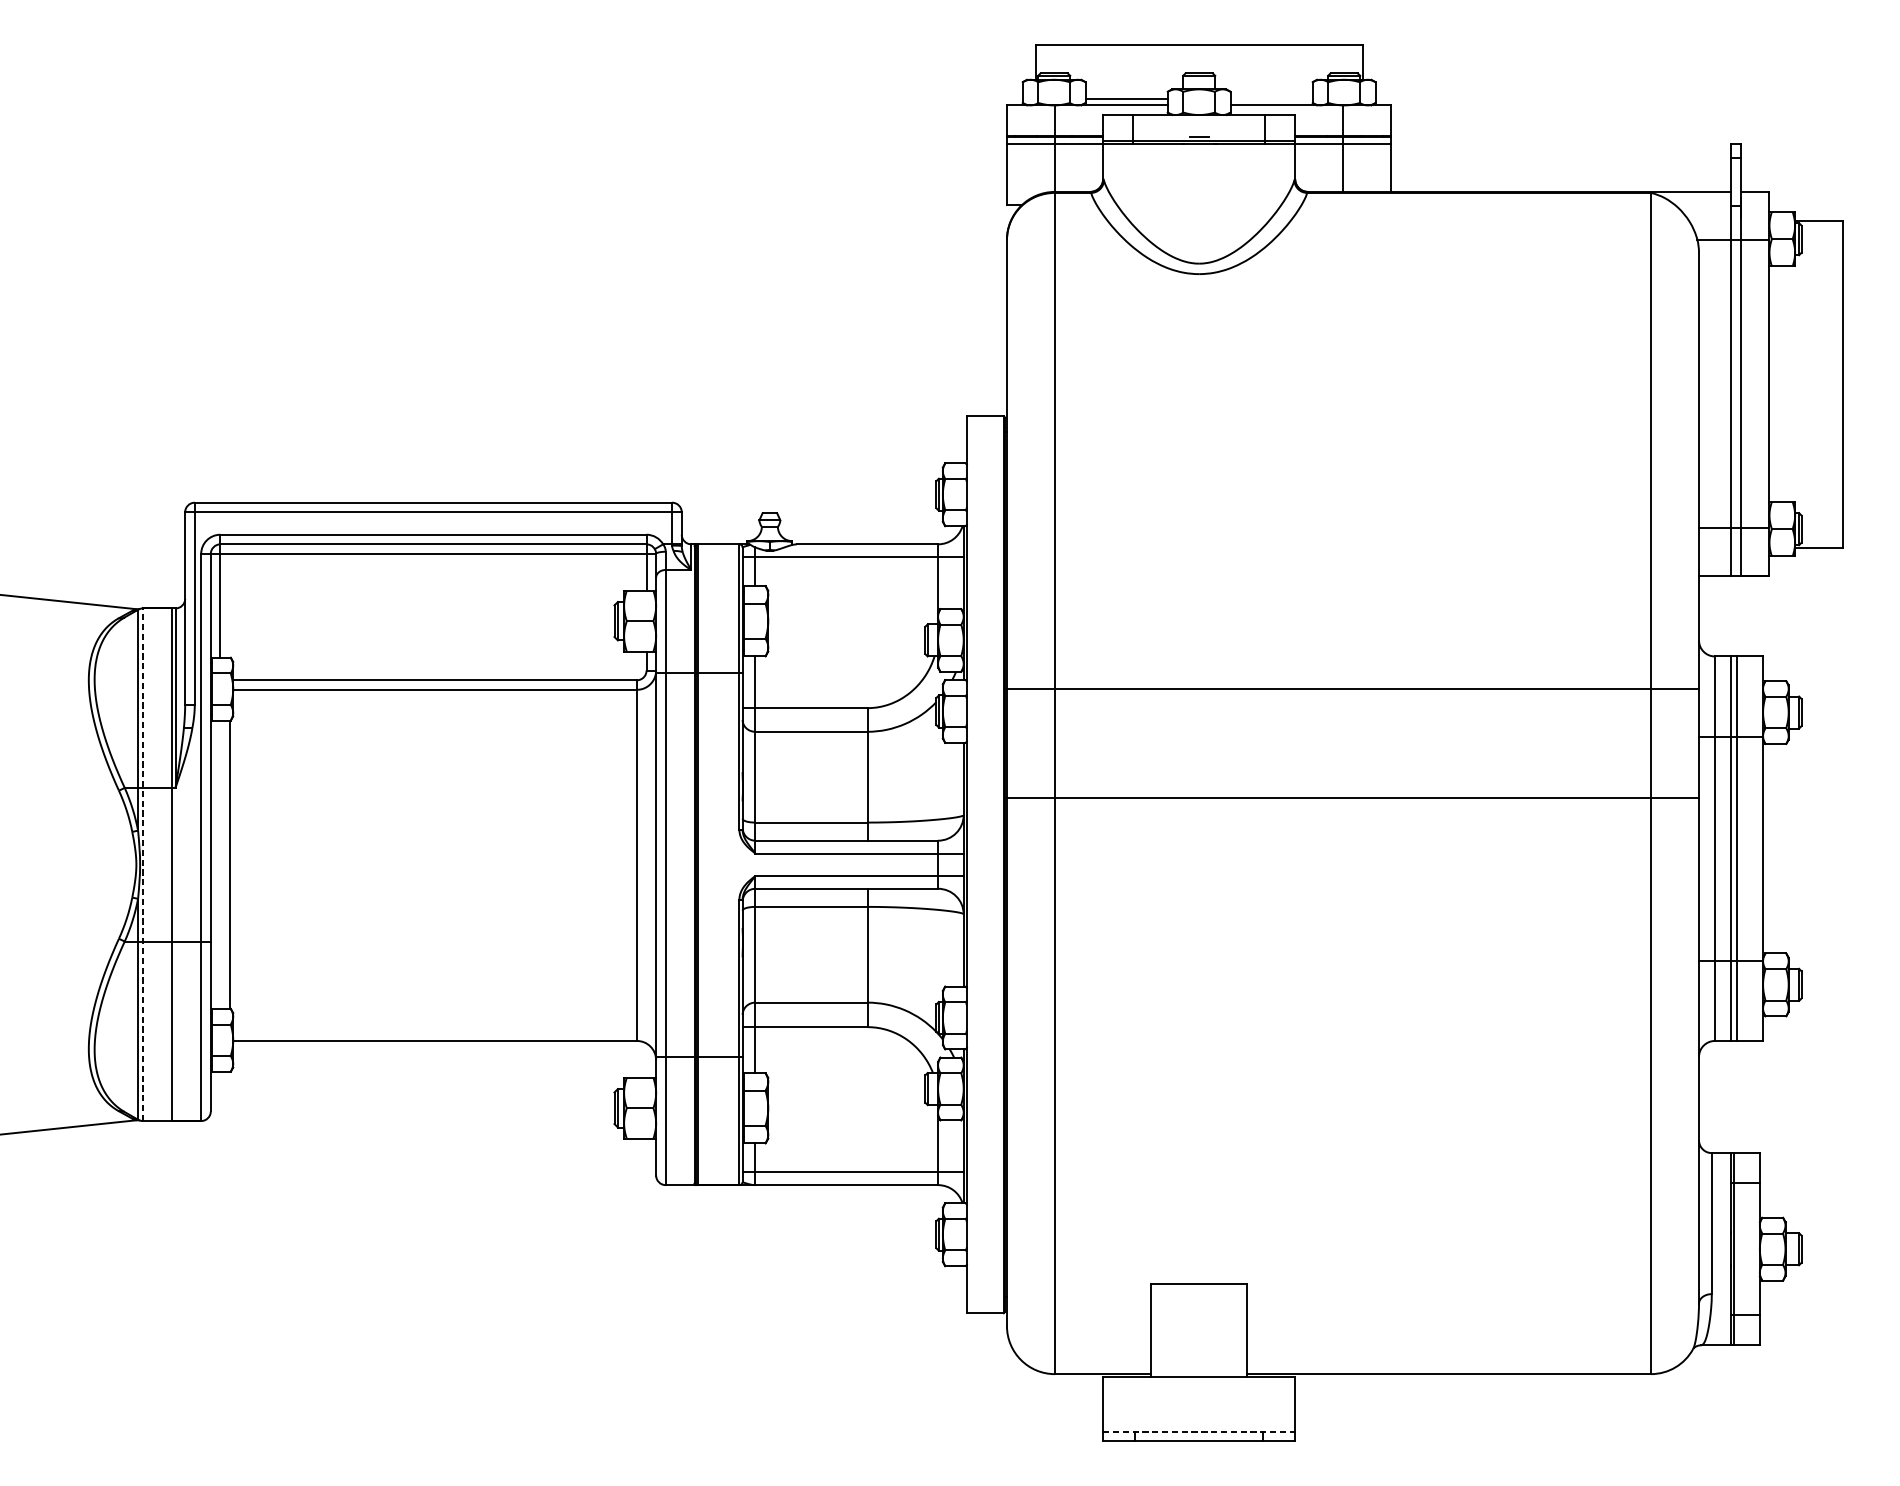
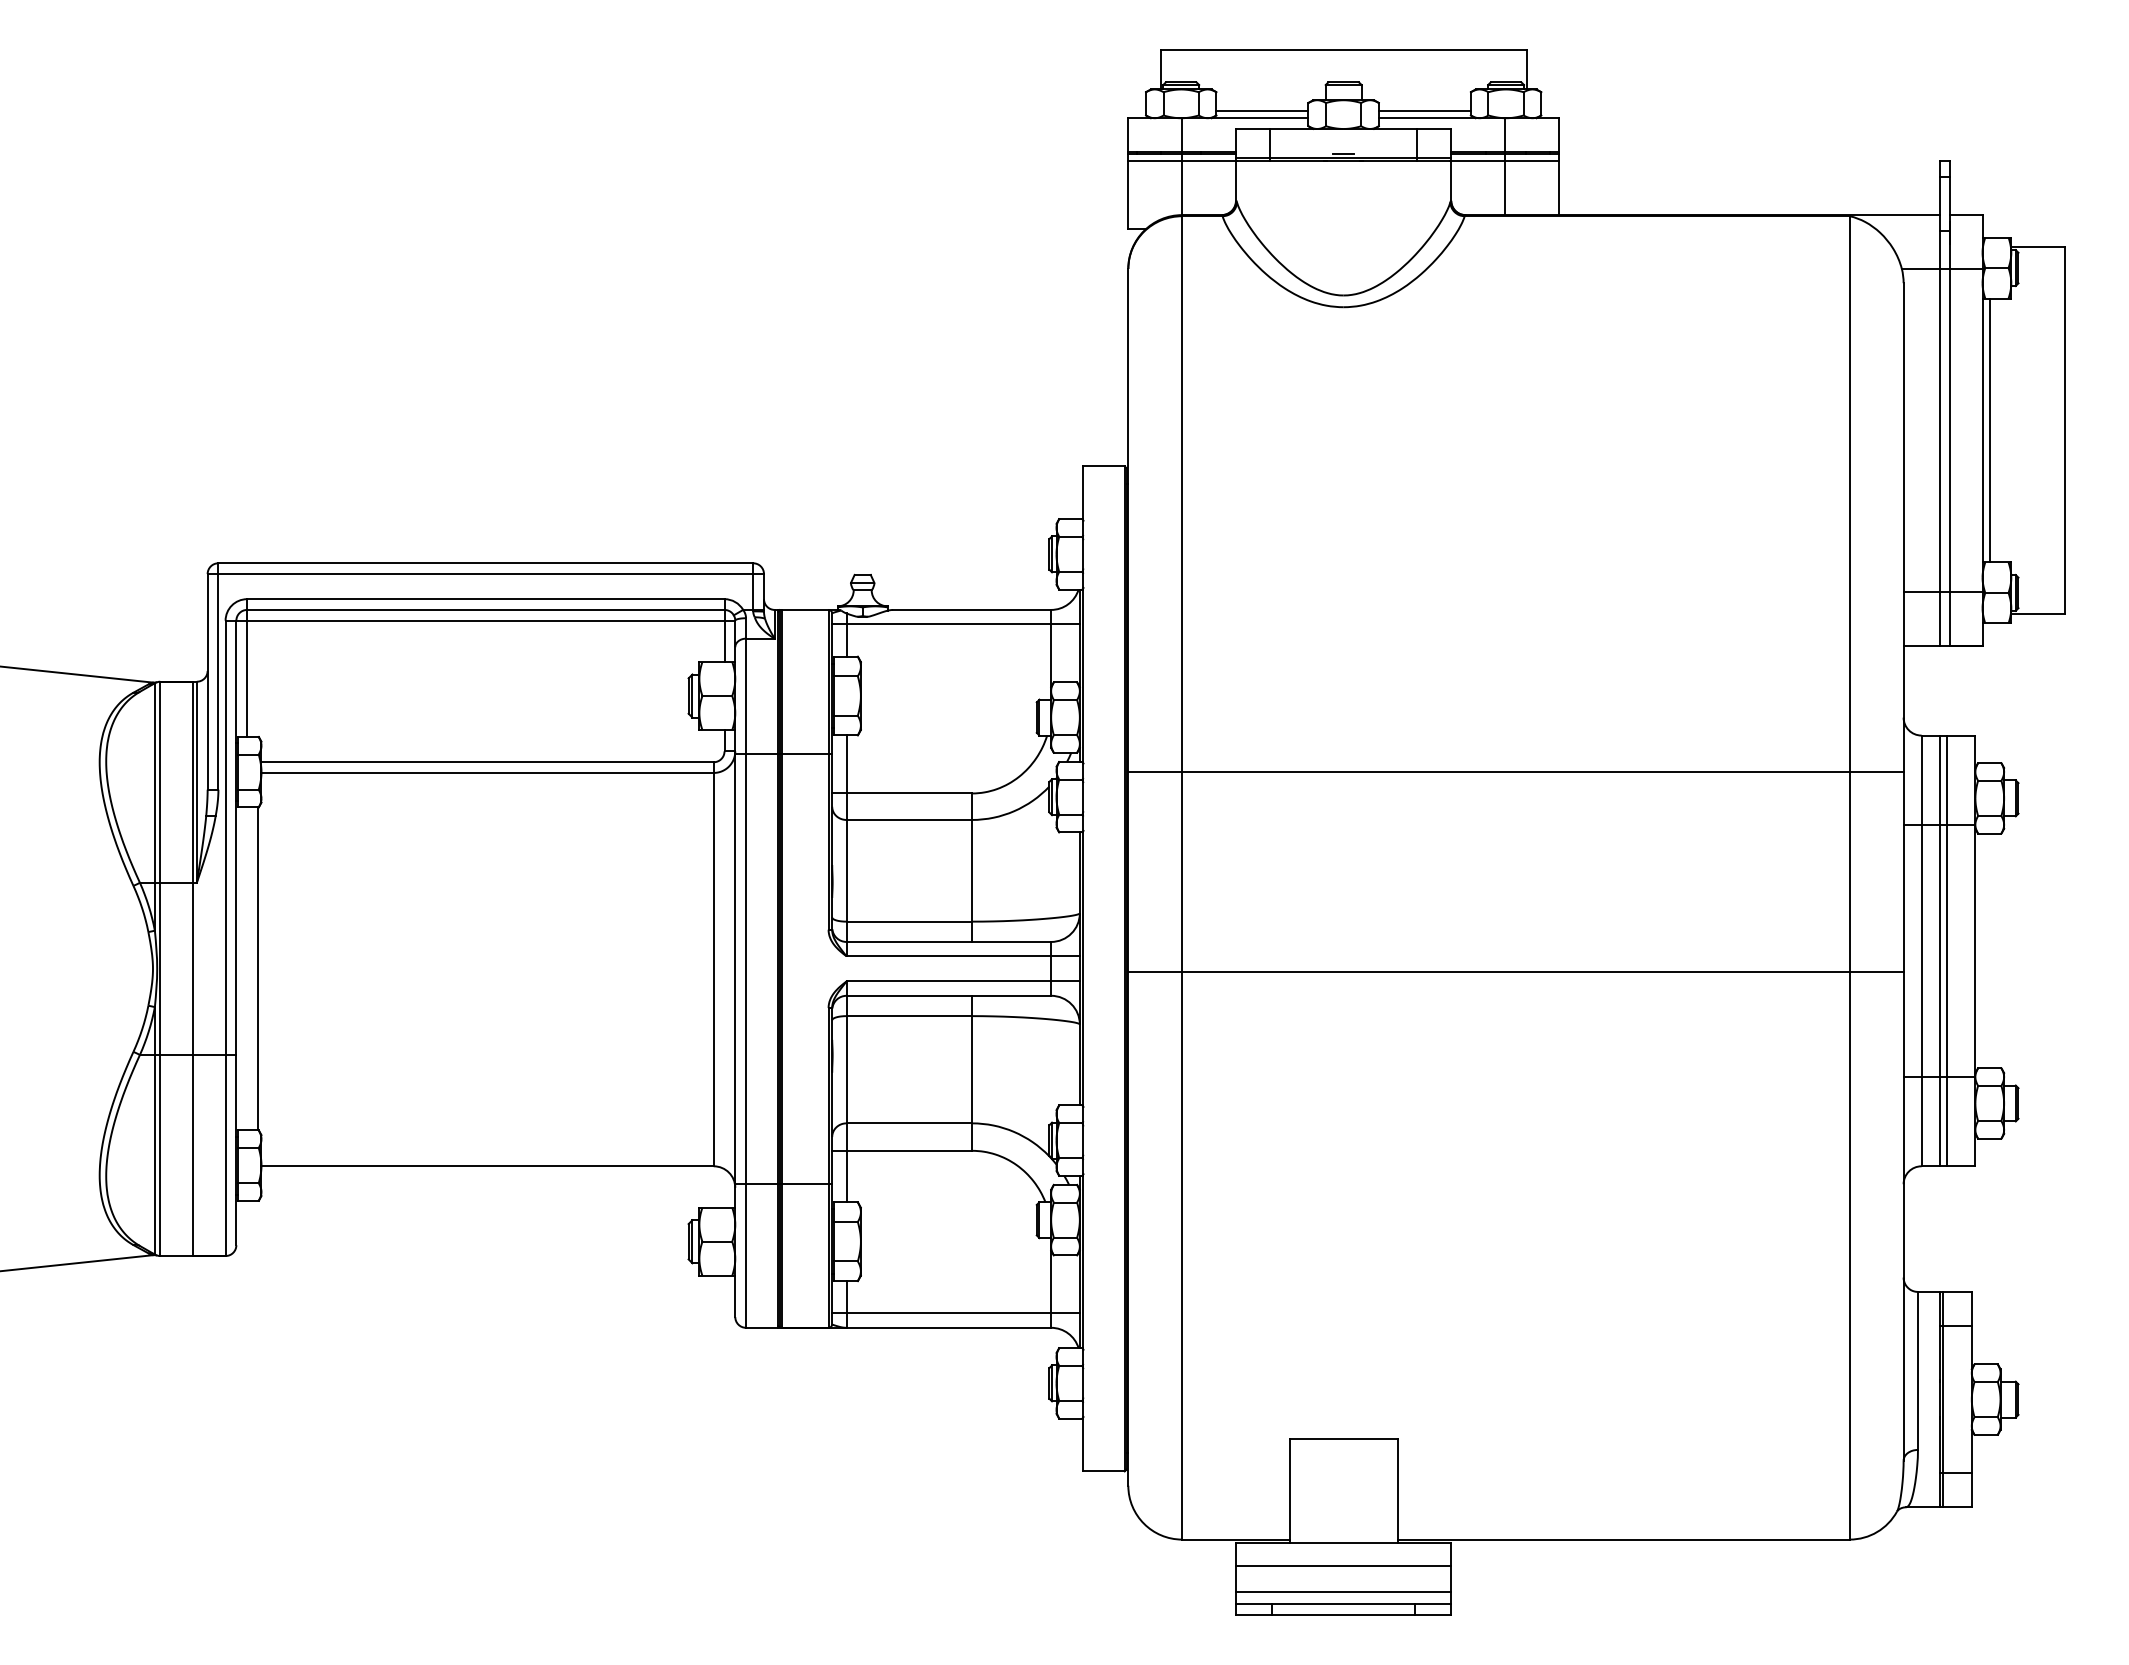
line: (1271, 99) -> (1424, 111), added
line: (1775, 384) -> (1989, 430), added
line: (1352, 798) -> (1515, 972), moved
line: (143, 864) -> (160, 968), dashed -> solid
line: (1199, 1397) -> (1343, 1565), added
line: (1199, 1421) -> (1343, 1592), added
line: (1199, 1432) -> (1343, 1604), dashed -> solid

